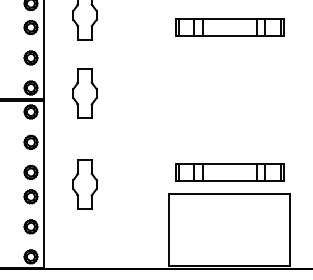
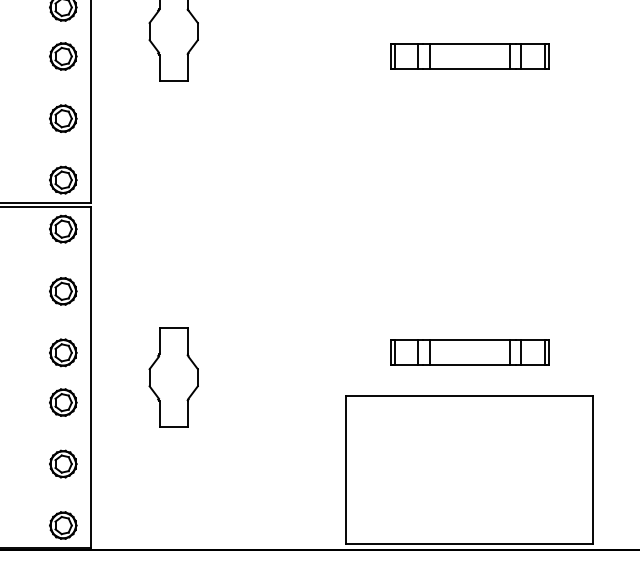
part: (229, 27) -> (469, 56), size x0.71
part: (84, 93) -> (172, 191), removed
part: (229, 172) -> (469, 352), size x0.71

